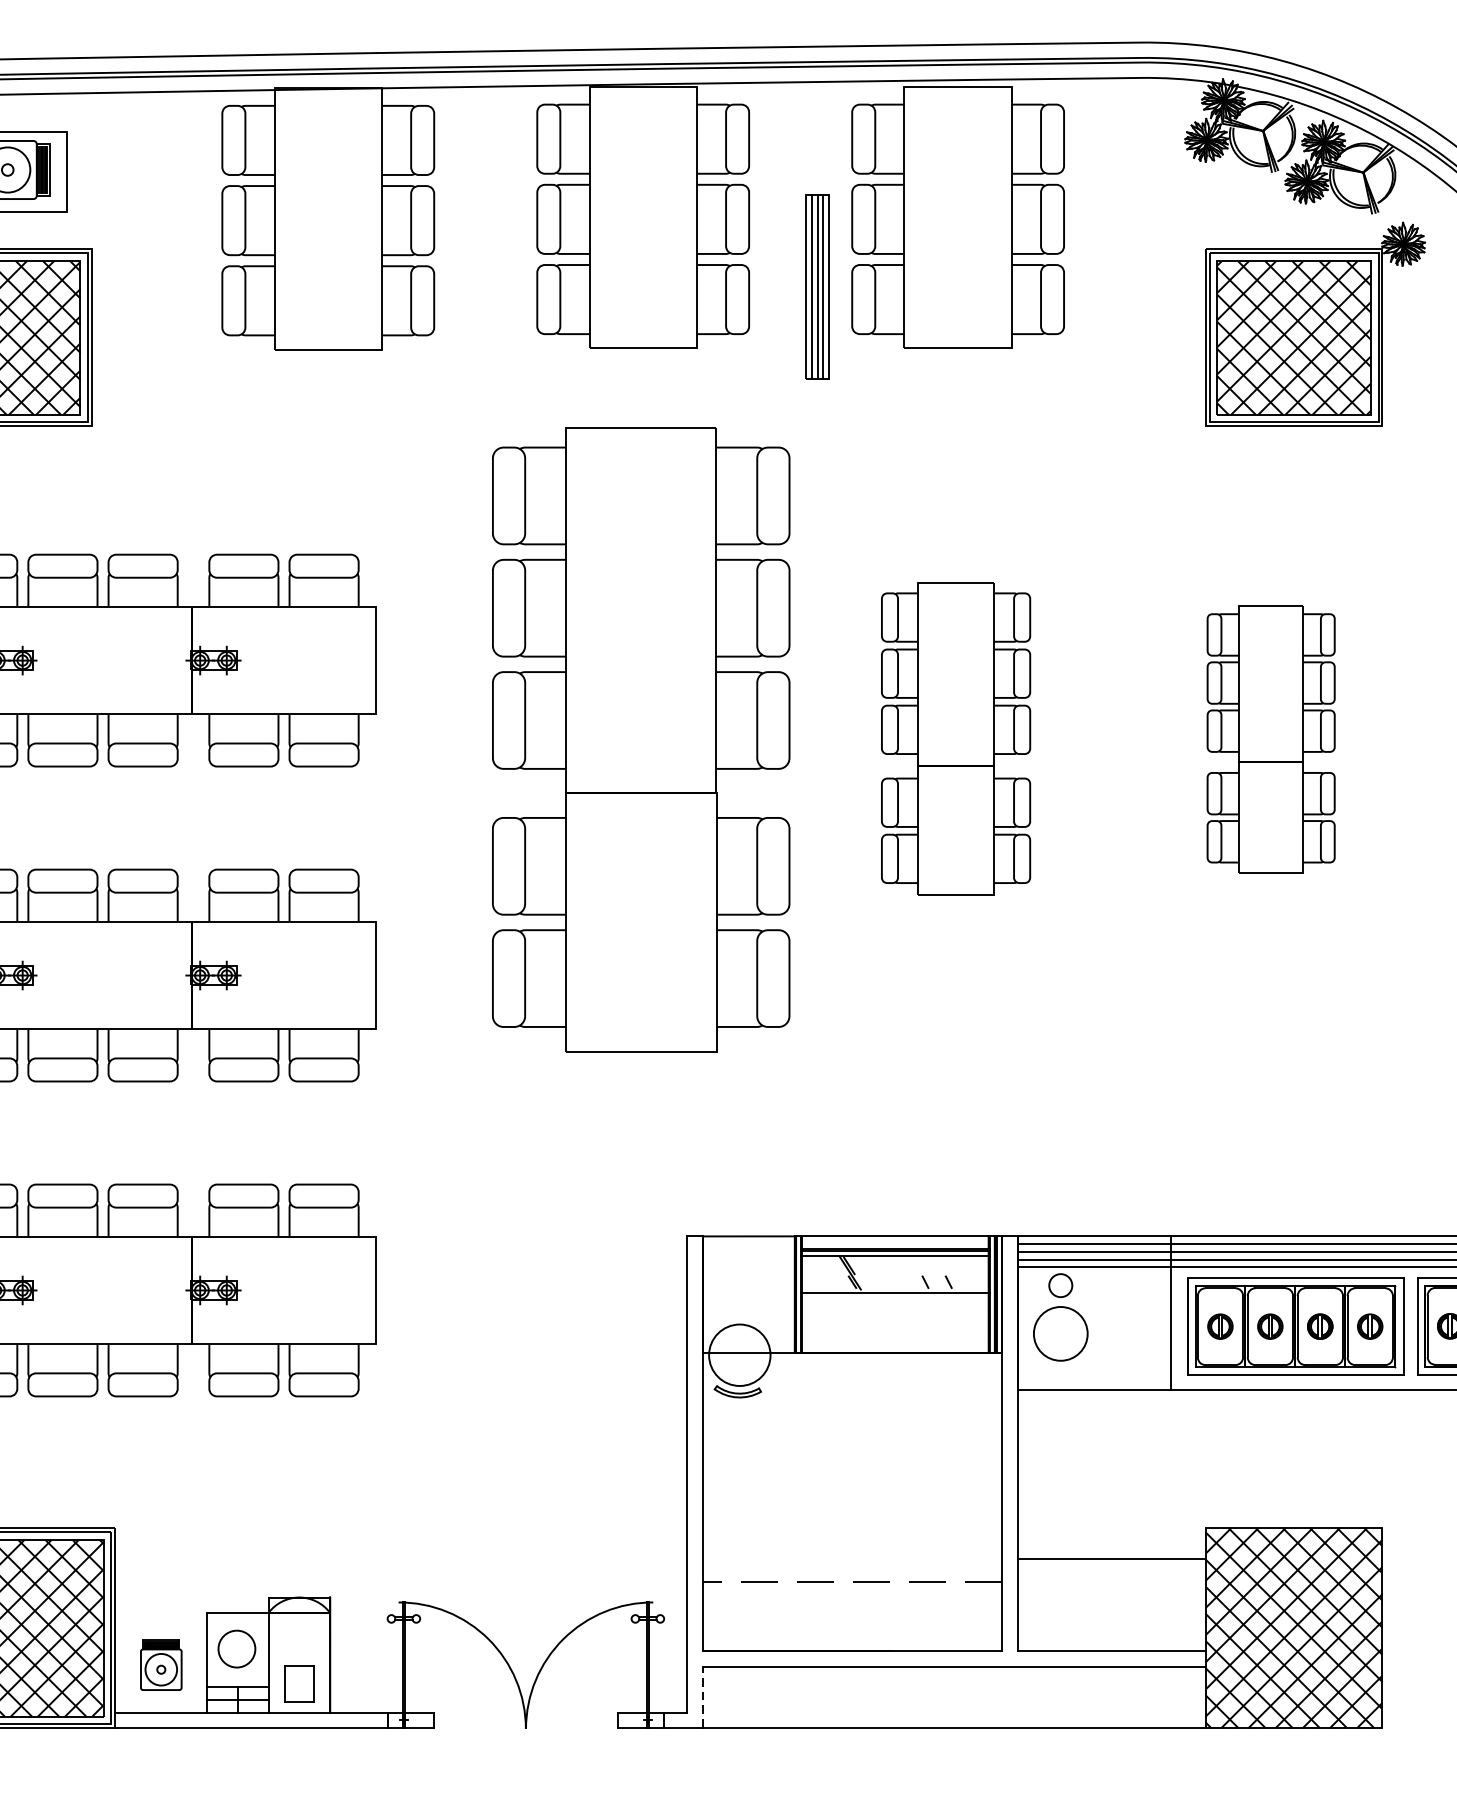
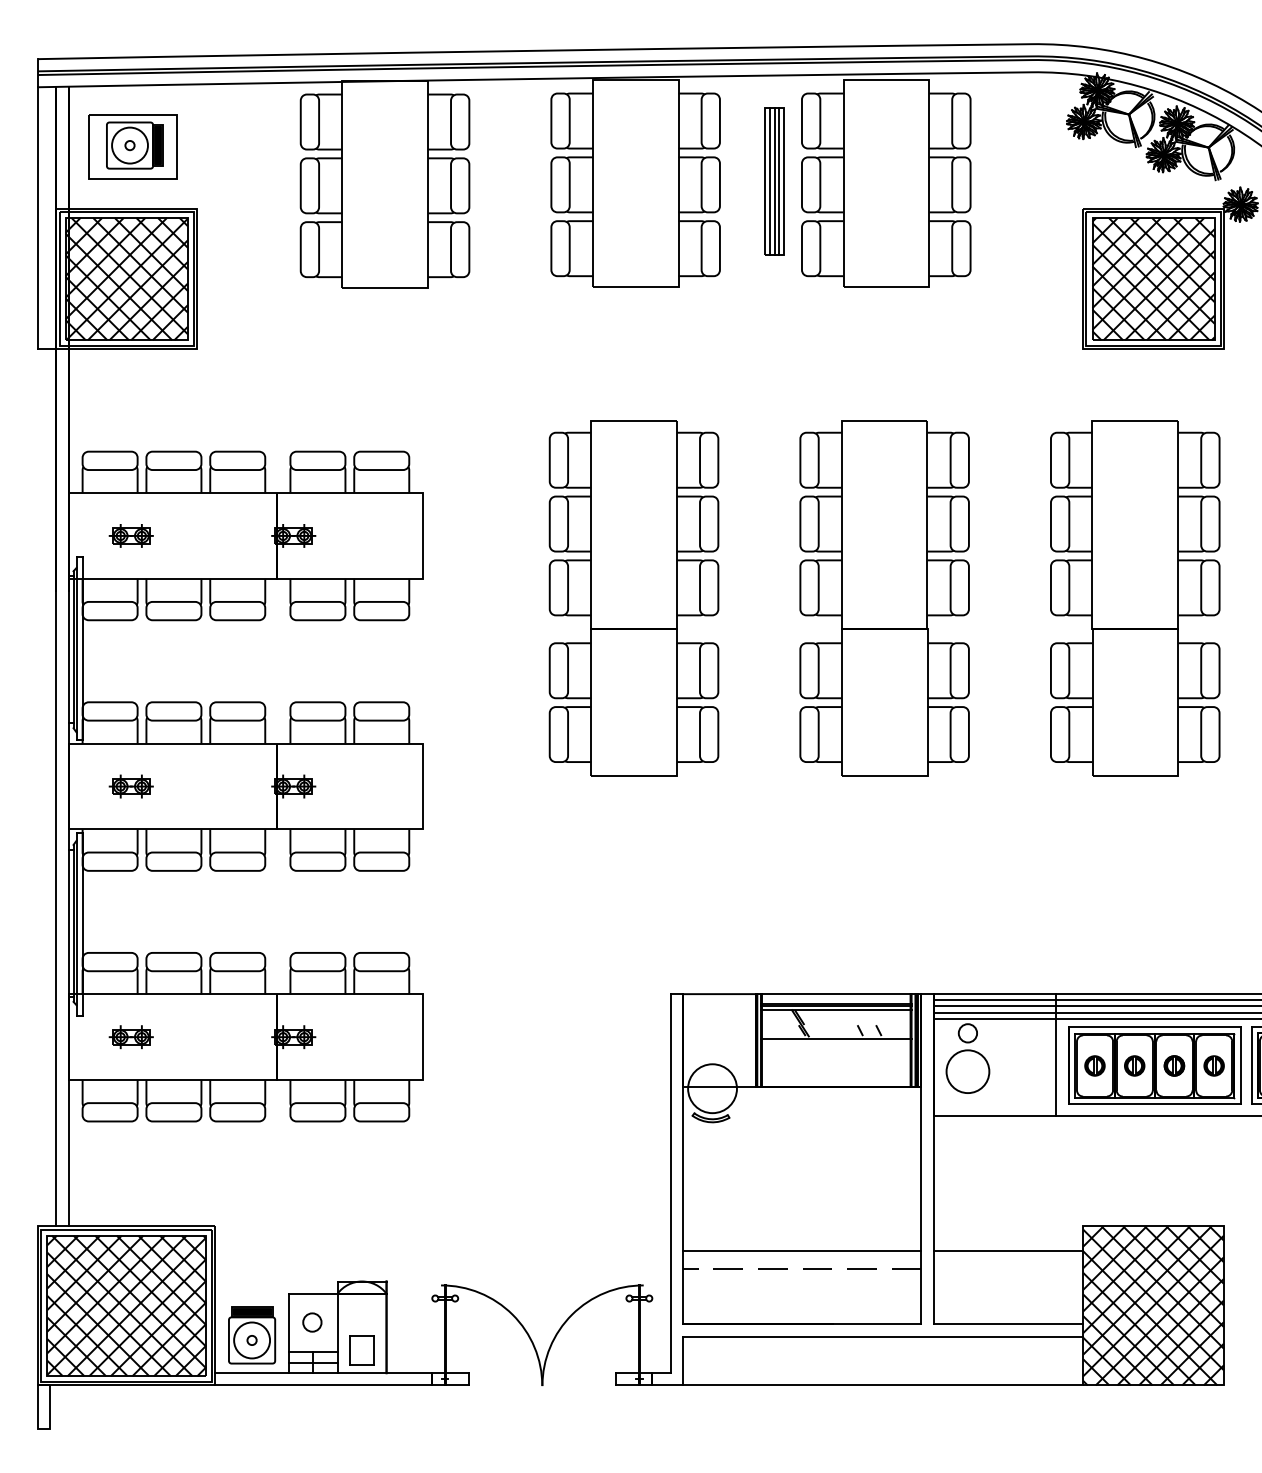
part: (817, 286) -> (774, 181), moved
part: (640, 739) -> (633, 598), size x0.71
part: (955, 739) -> (884, 598), size x1.43
part: (1271, 739) -> (1135, 598), size x1.67
line: (851, 1558) -> (801, 1250), added
circle: (237, 1649) -> (312, 1322), size x0.62
part: (161, 1665) -> (252, 1335), size x1.43
line: (702, 1696) -> (682, 1360), dashed -> solid

